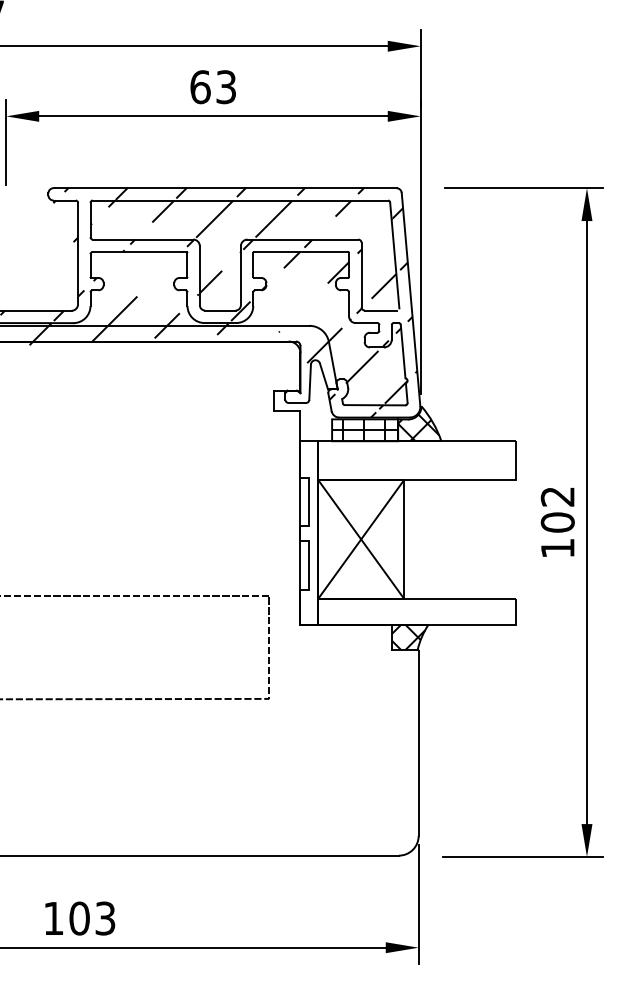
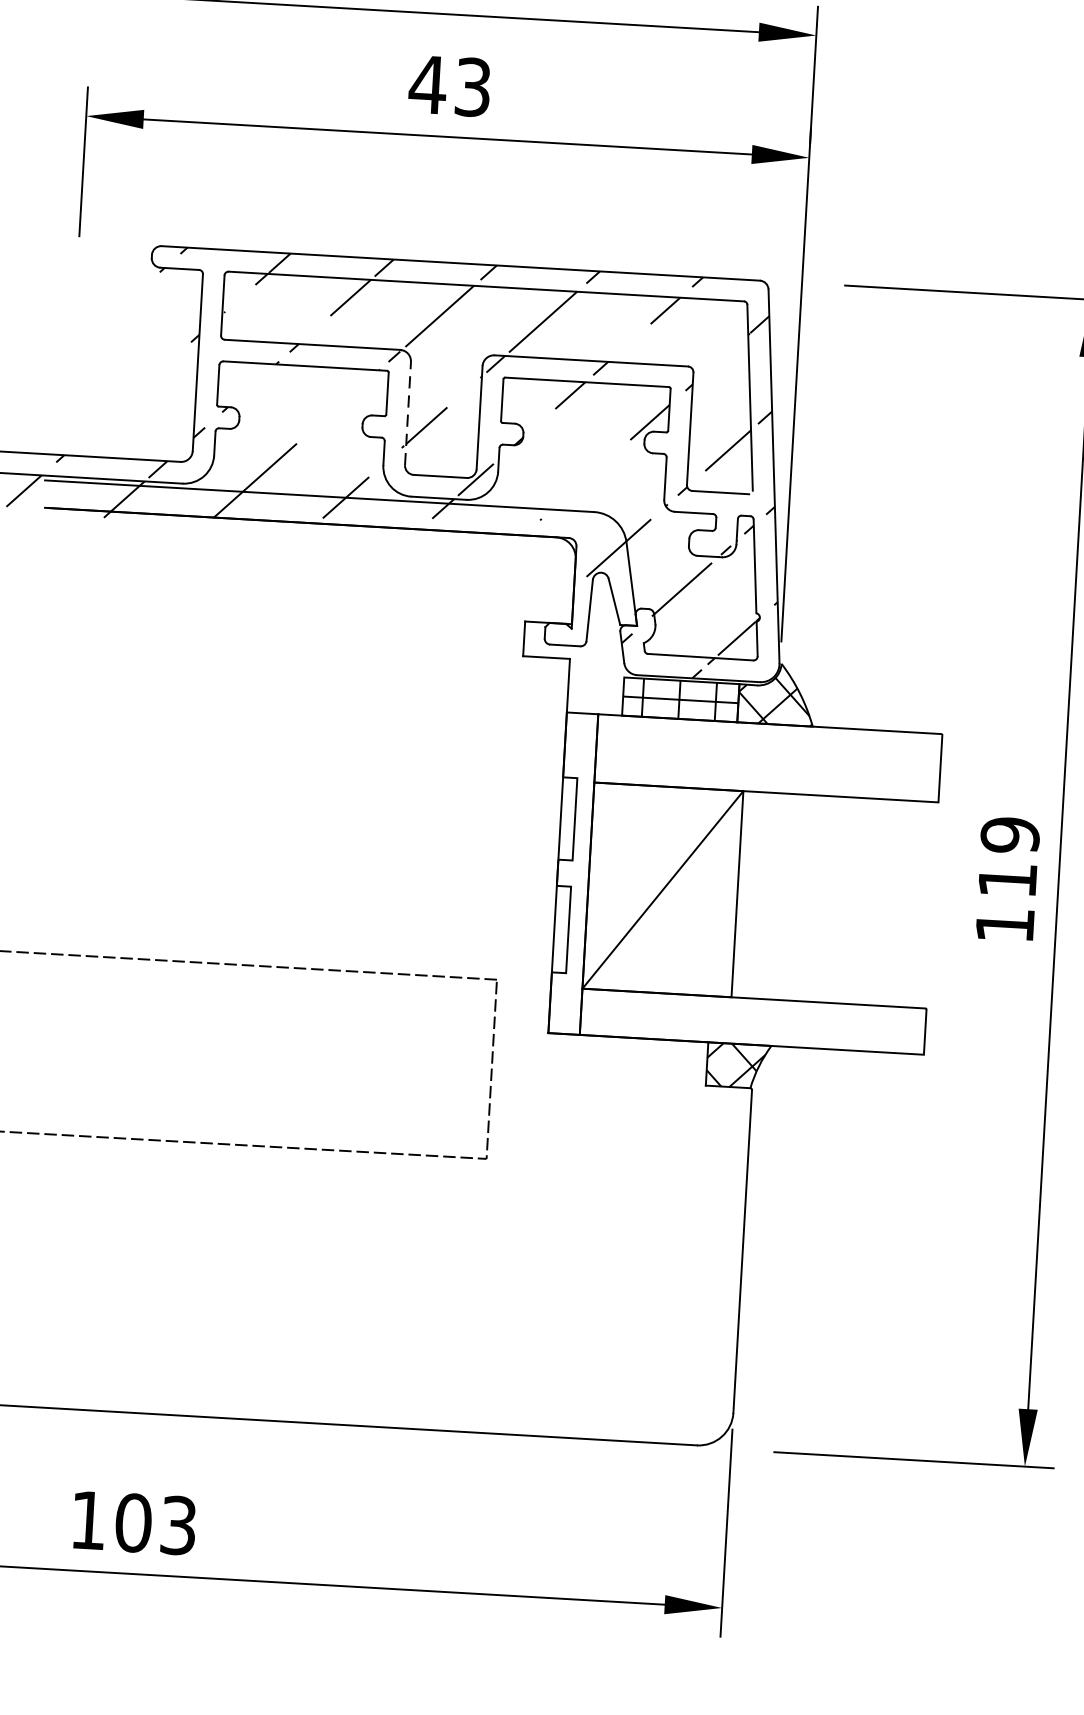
text: (200, 87) -> (428, 85), 63 -> 43
line: (199, 275) -> (407, 413), solid -> dashed
text: (557, 509) -> (1008, 857), 102 -> 119
line: (360, 539) -> (661, 889), removed

